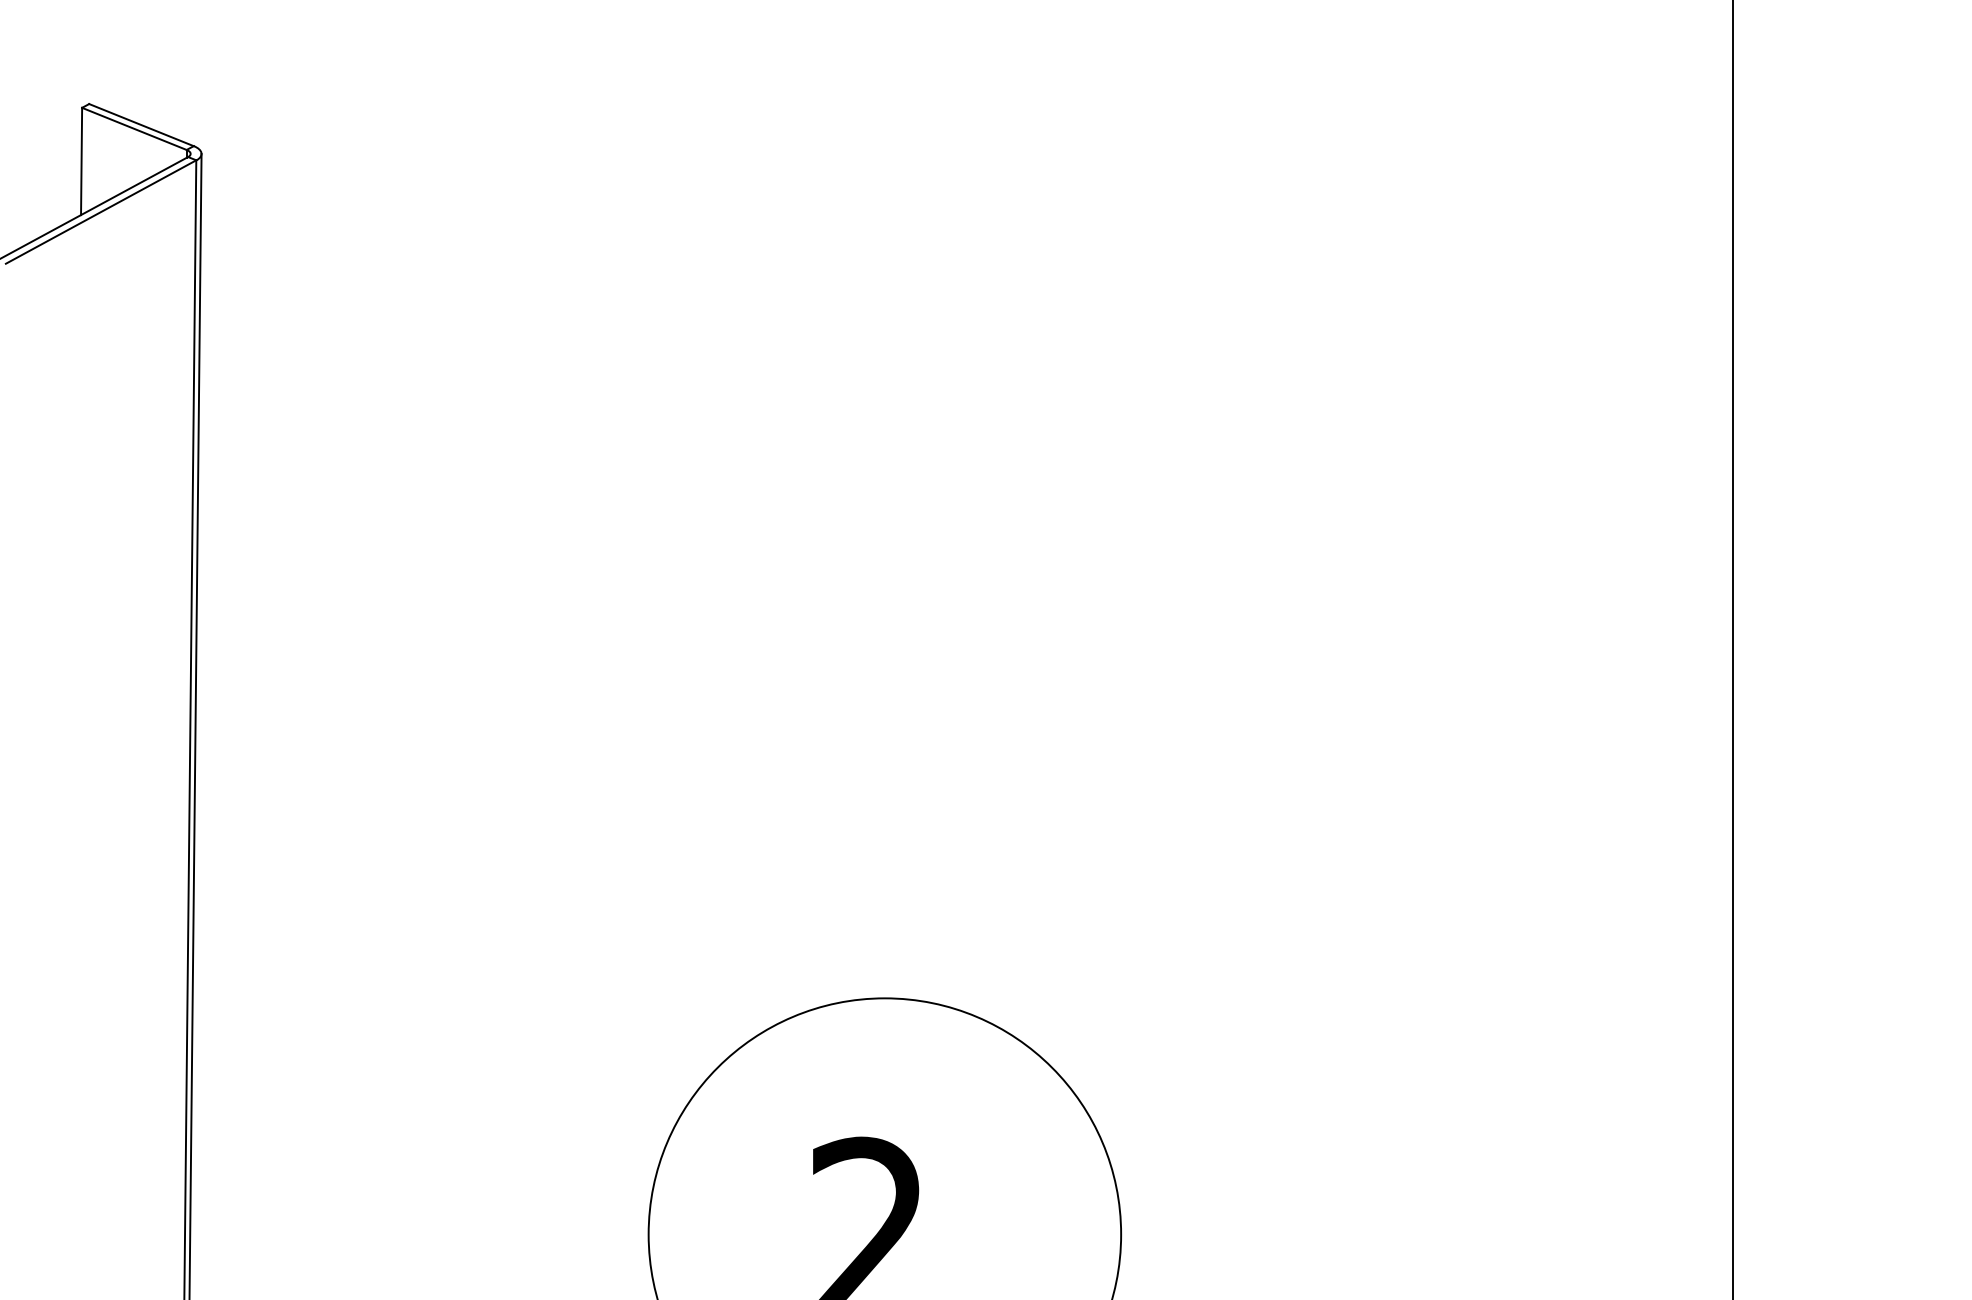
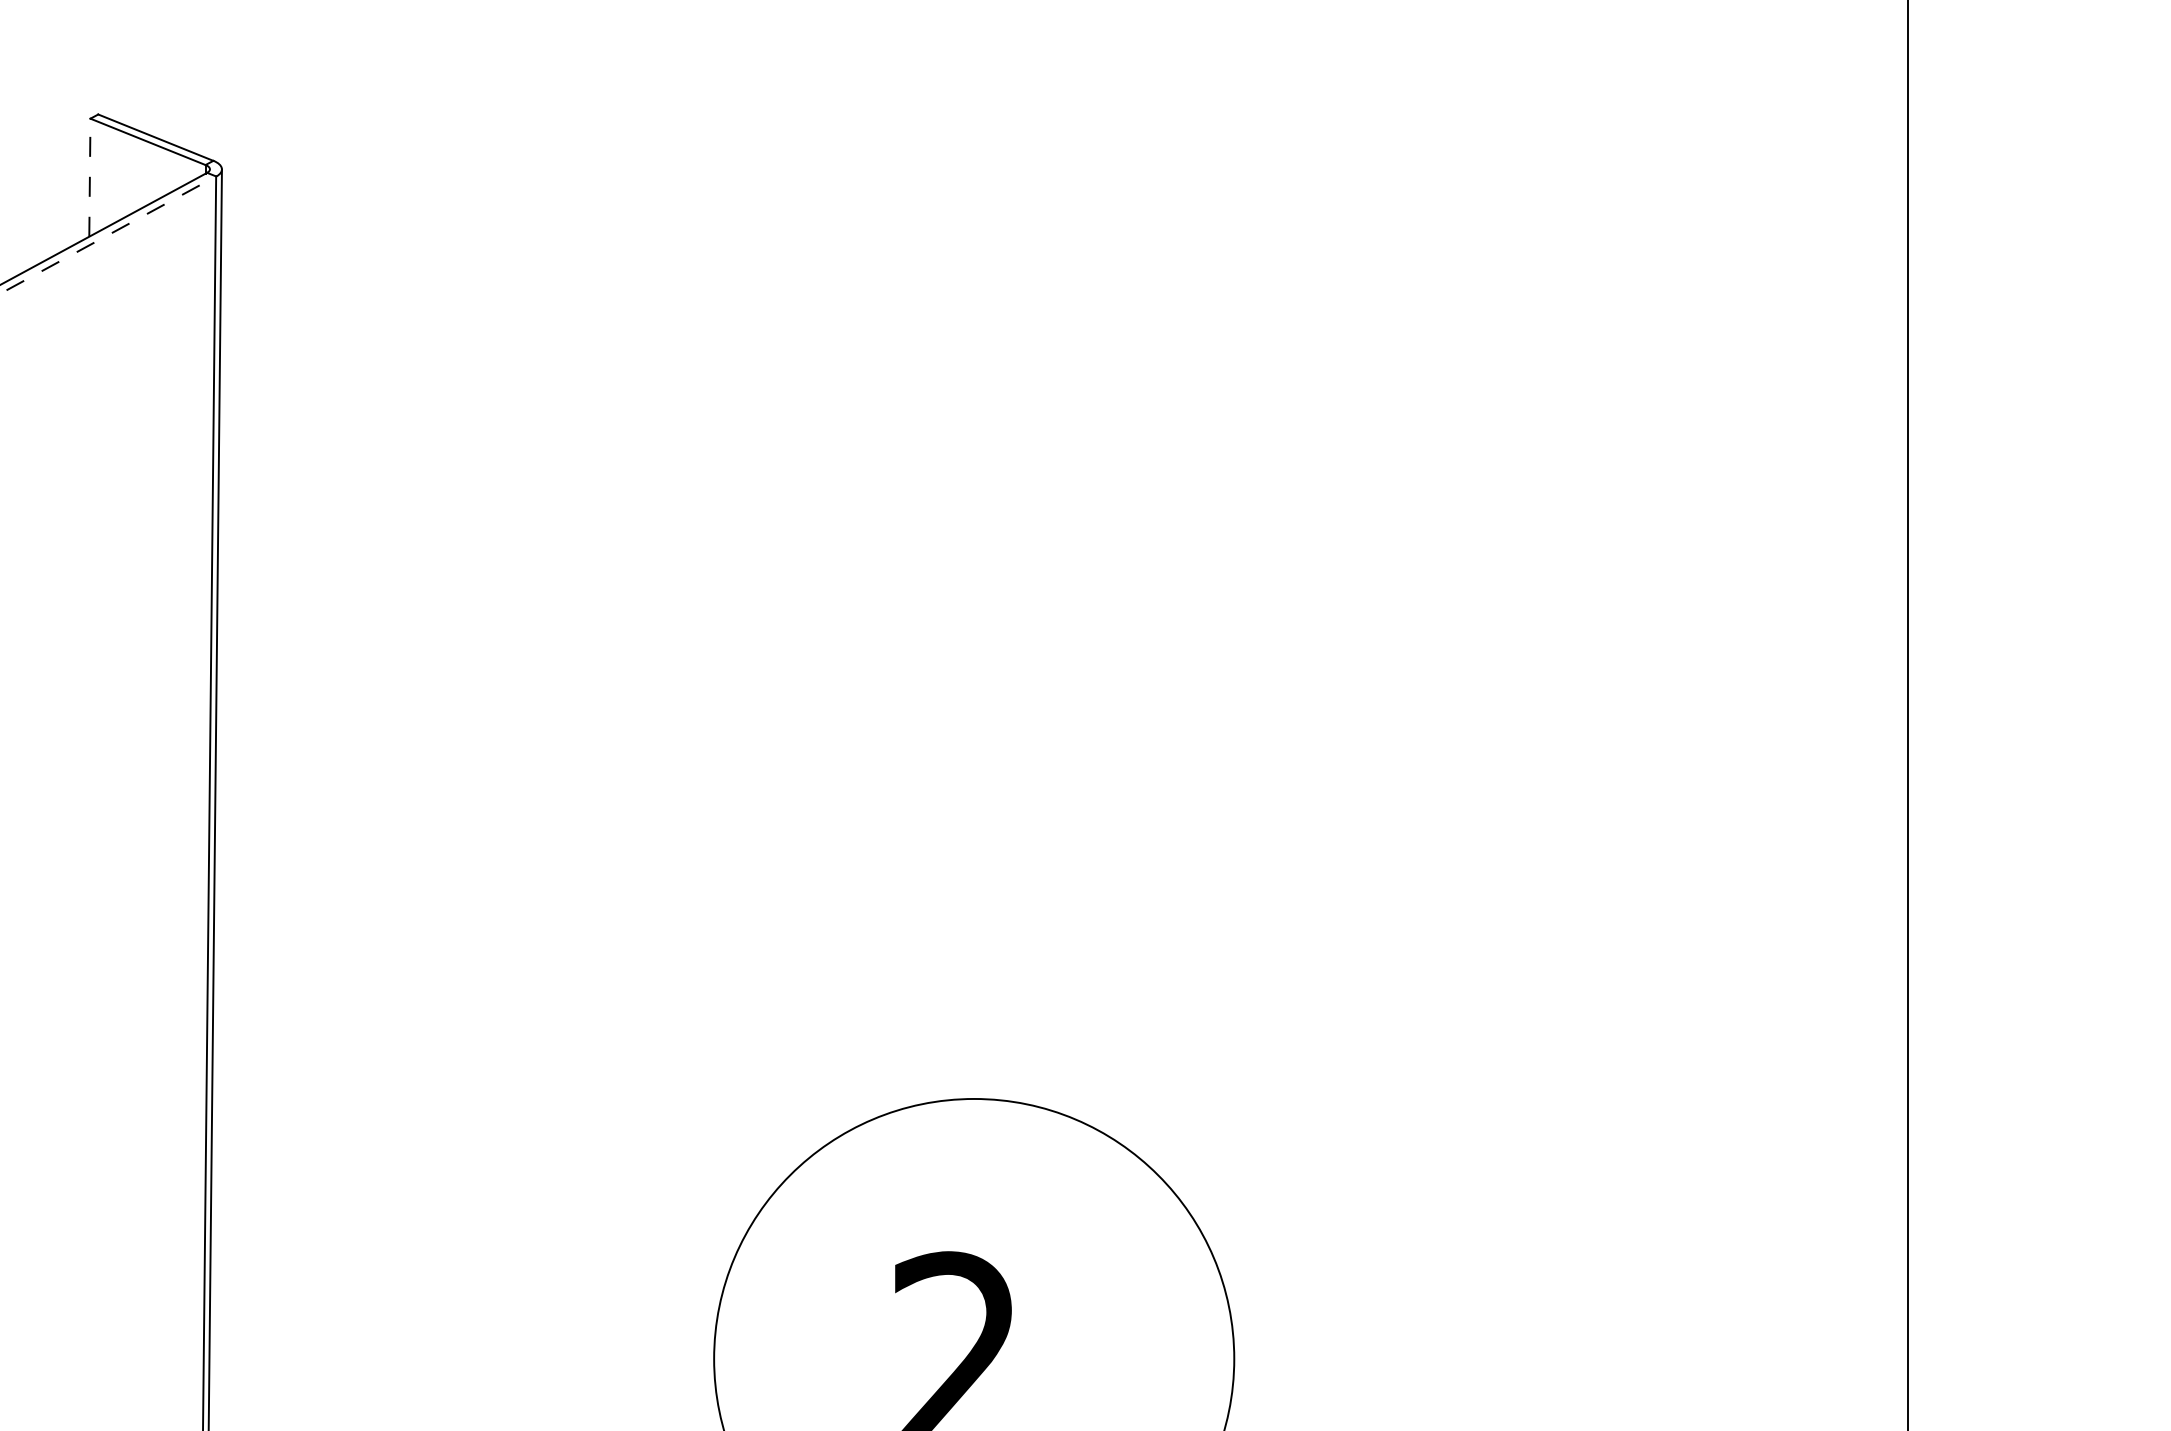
line: (81, 161) -> (89, 177), solid -> dashed
line: (101, 212) -> (111, 233), solid -> dashed

